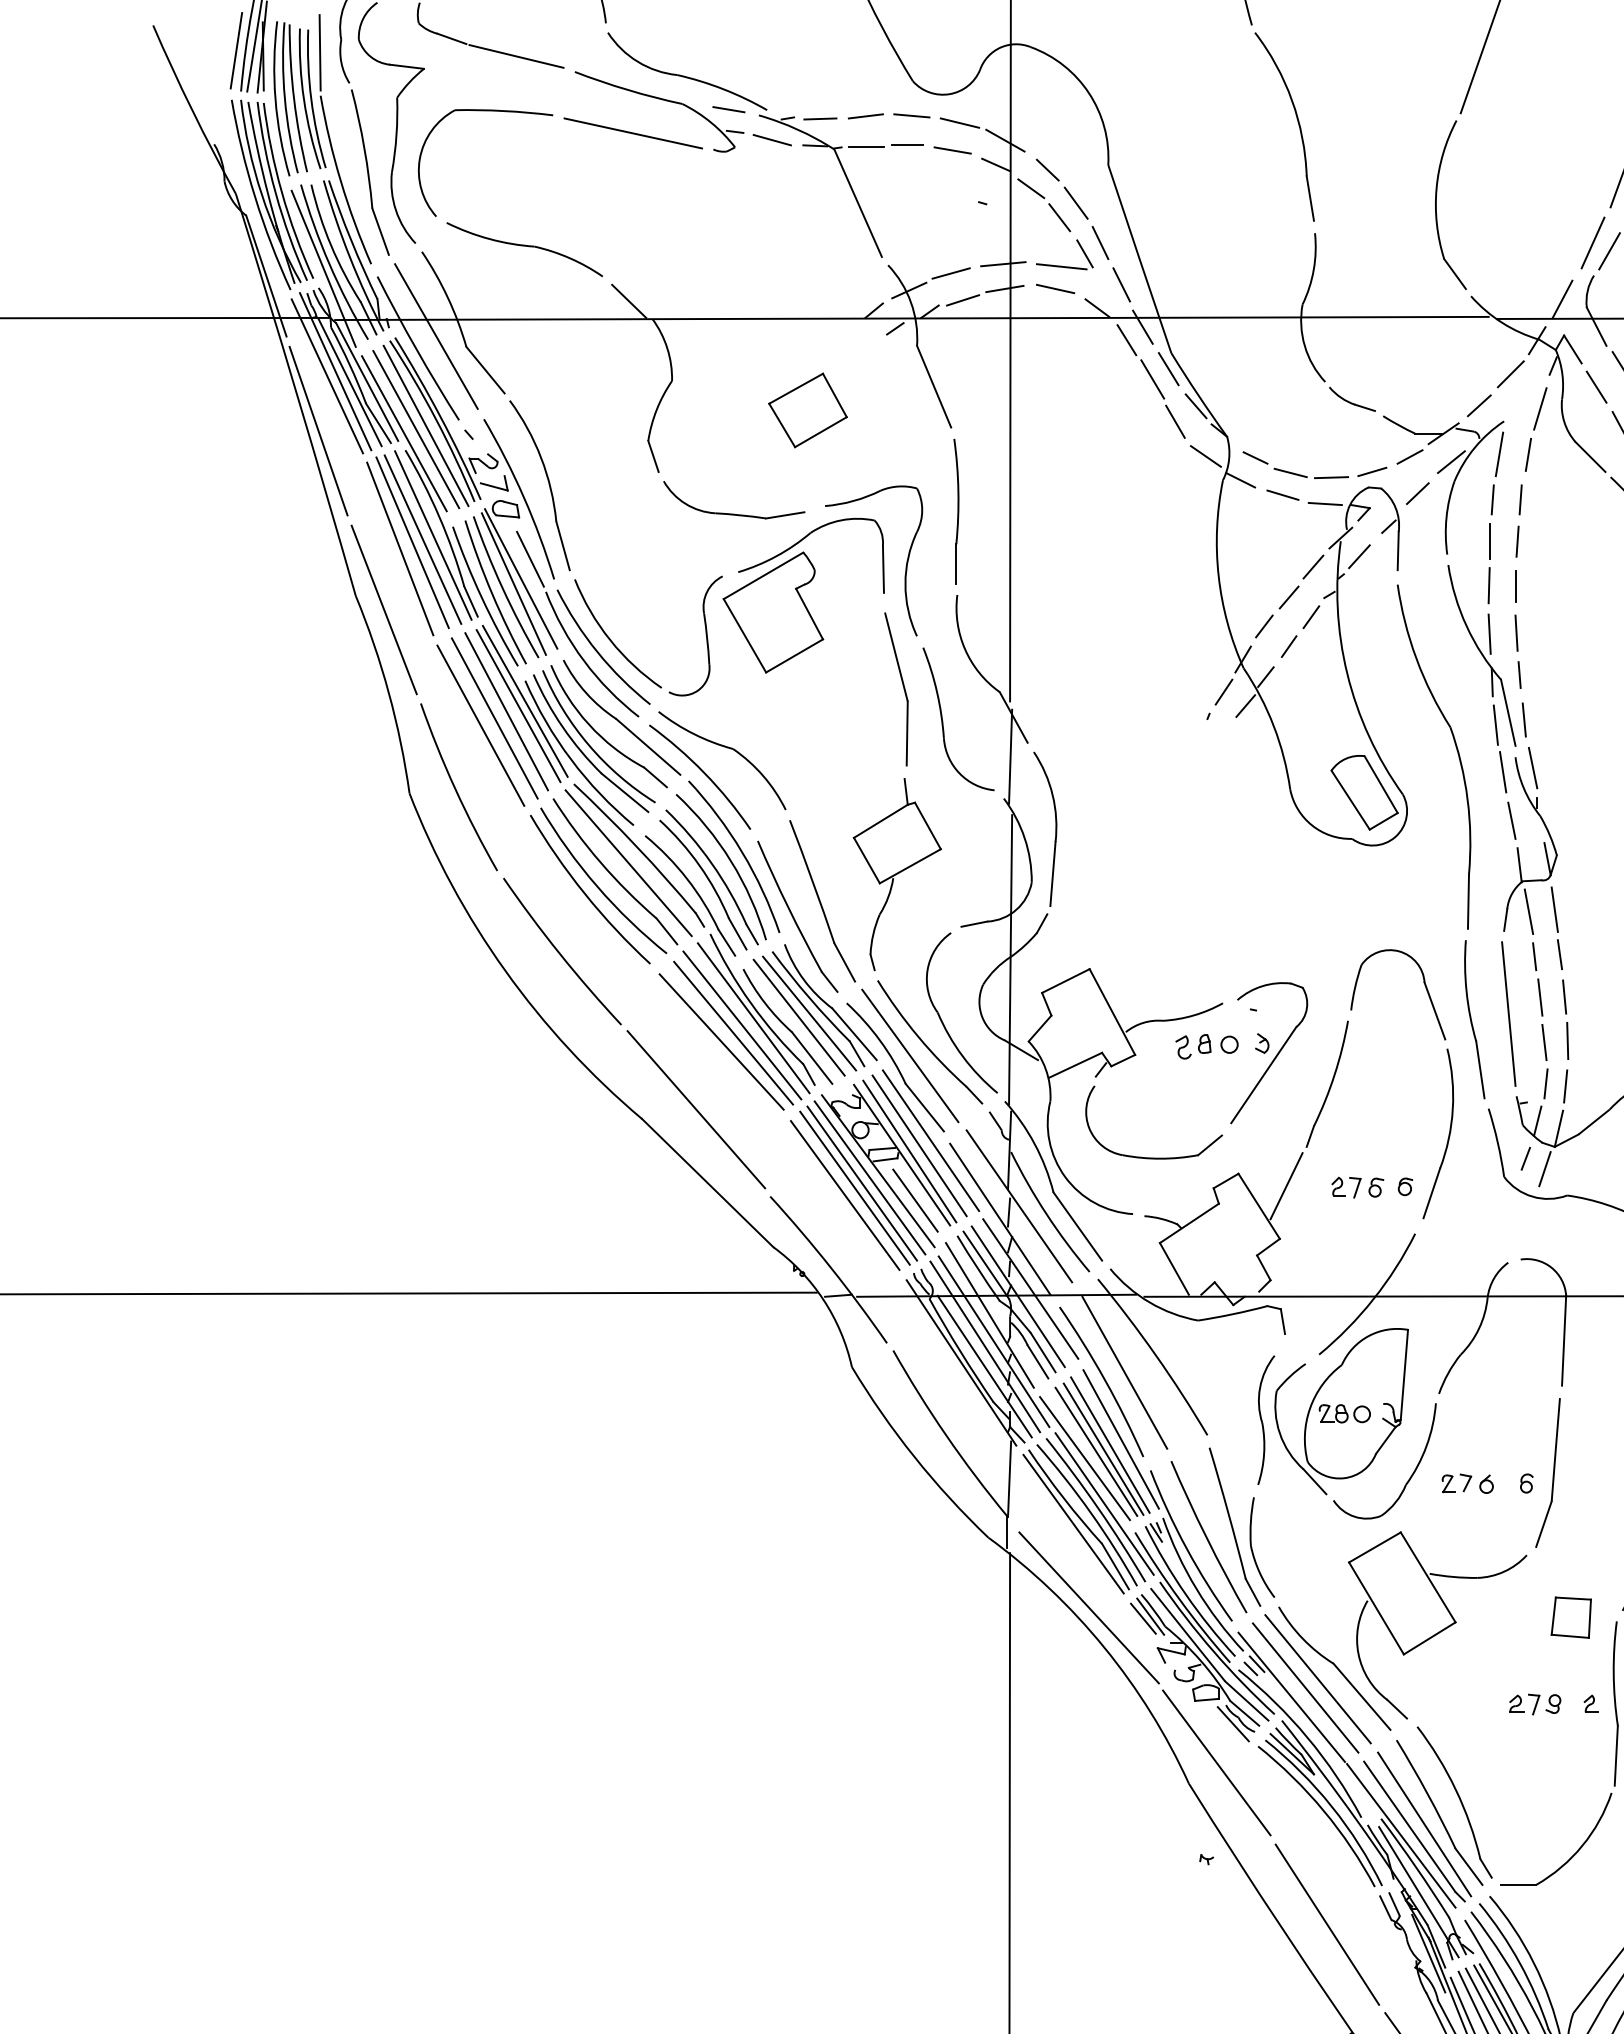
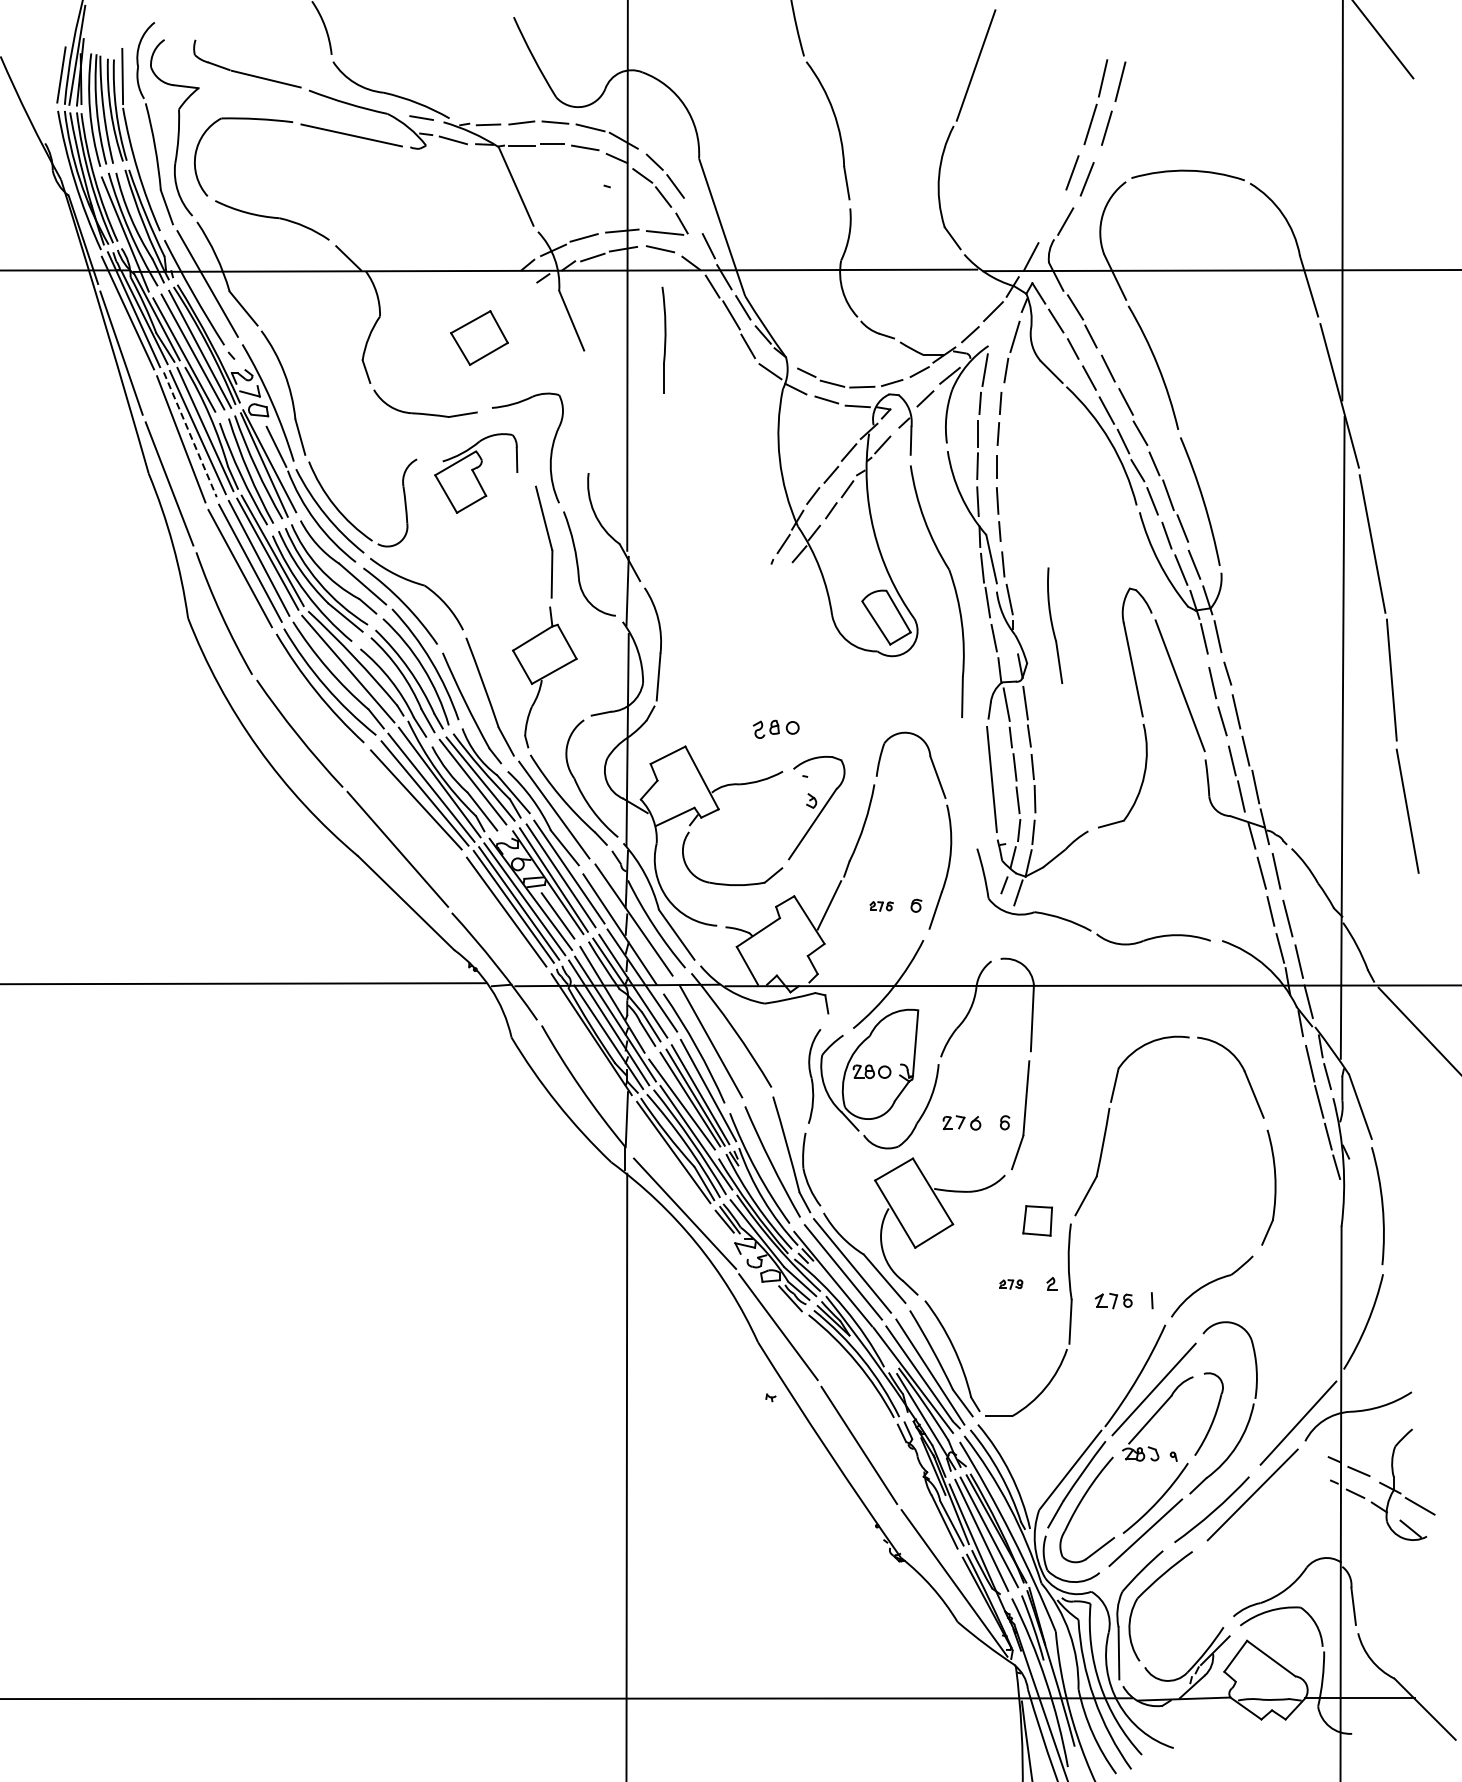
line: (1100, 242) -> (693, 215), removed
line: (1592, 242) -> (1053, 215), removed
part: (955, 510) -> (663, 339), moved
line: (412, 542) -> (190, 434), solid -> dashed
part: (802, 595) -> (475, 473), size x0.7
part: (1475, 1019) -> (1055, 625), moved
part: (1205, 1045) -> (775, 728), moved
part: (1357, 1187) -> (881, 906), size x0.6
part: (1535, 1704) -> (1011, 1284), size x0.6

